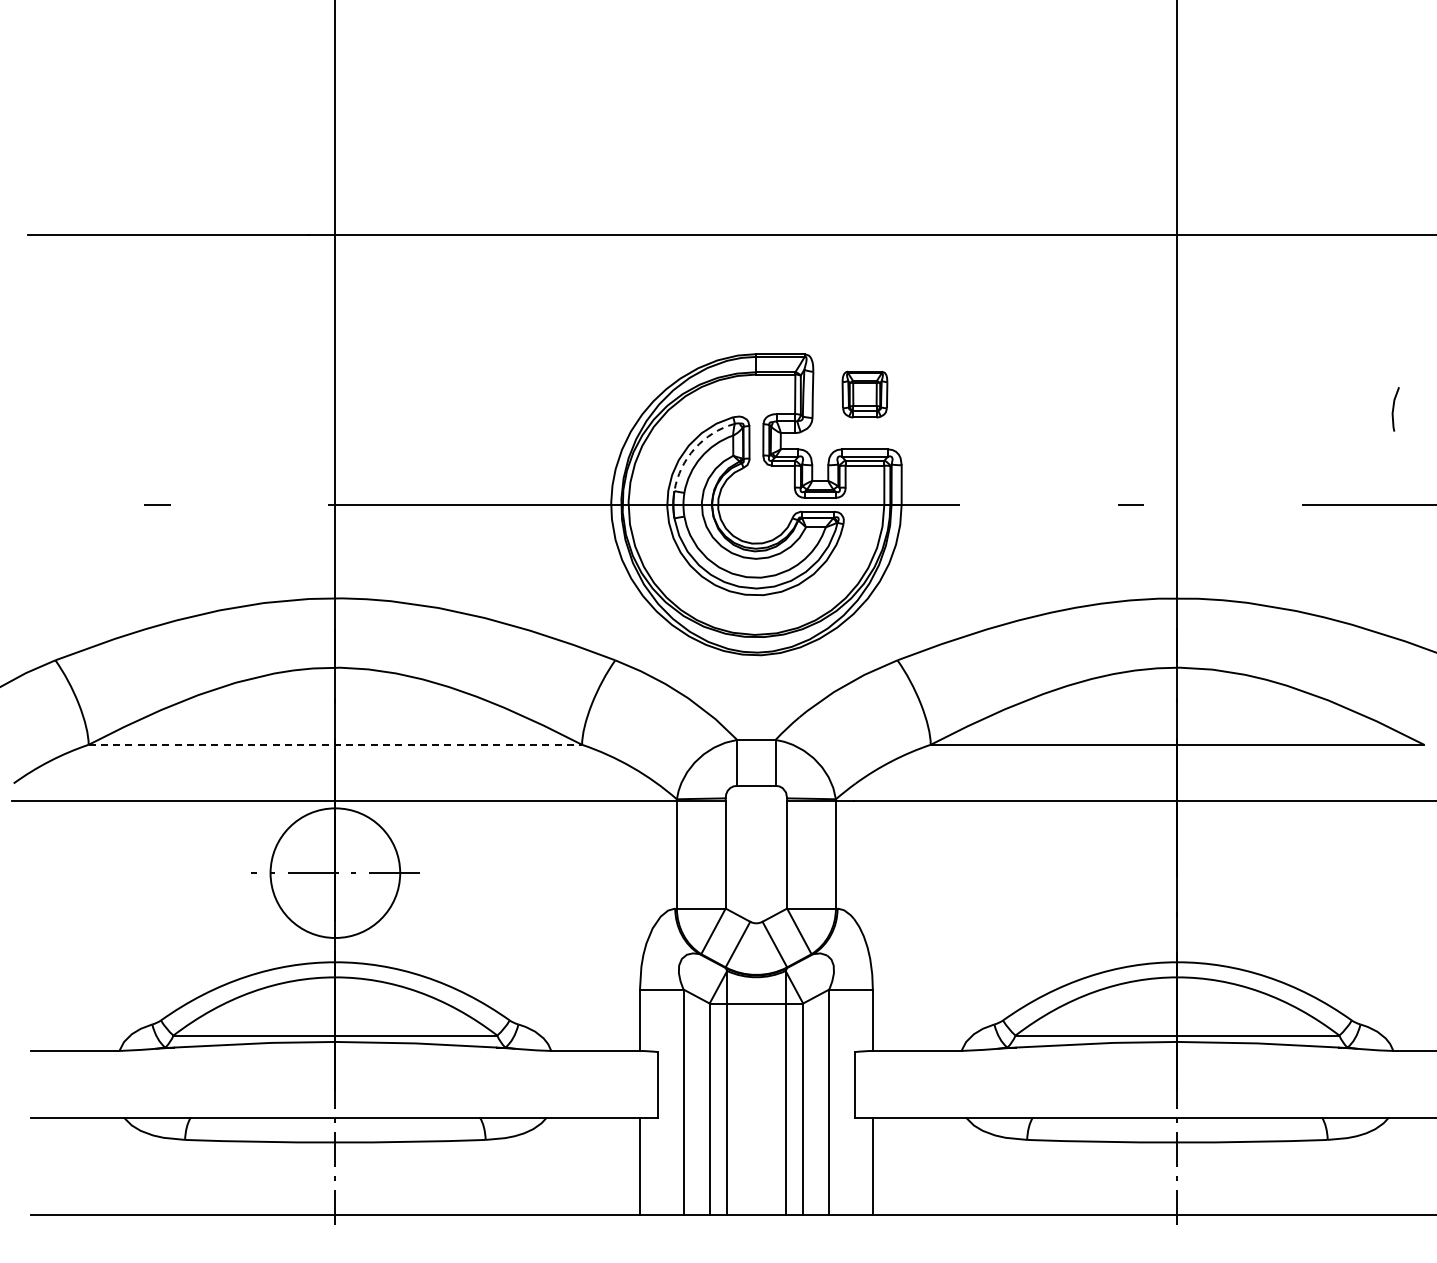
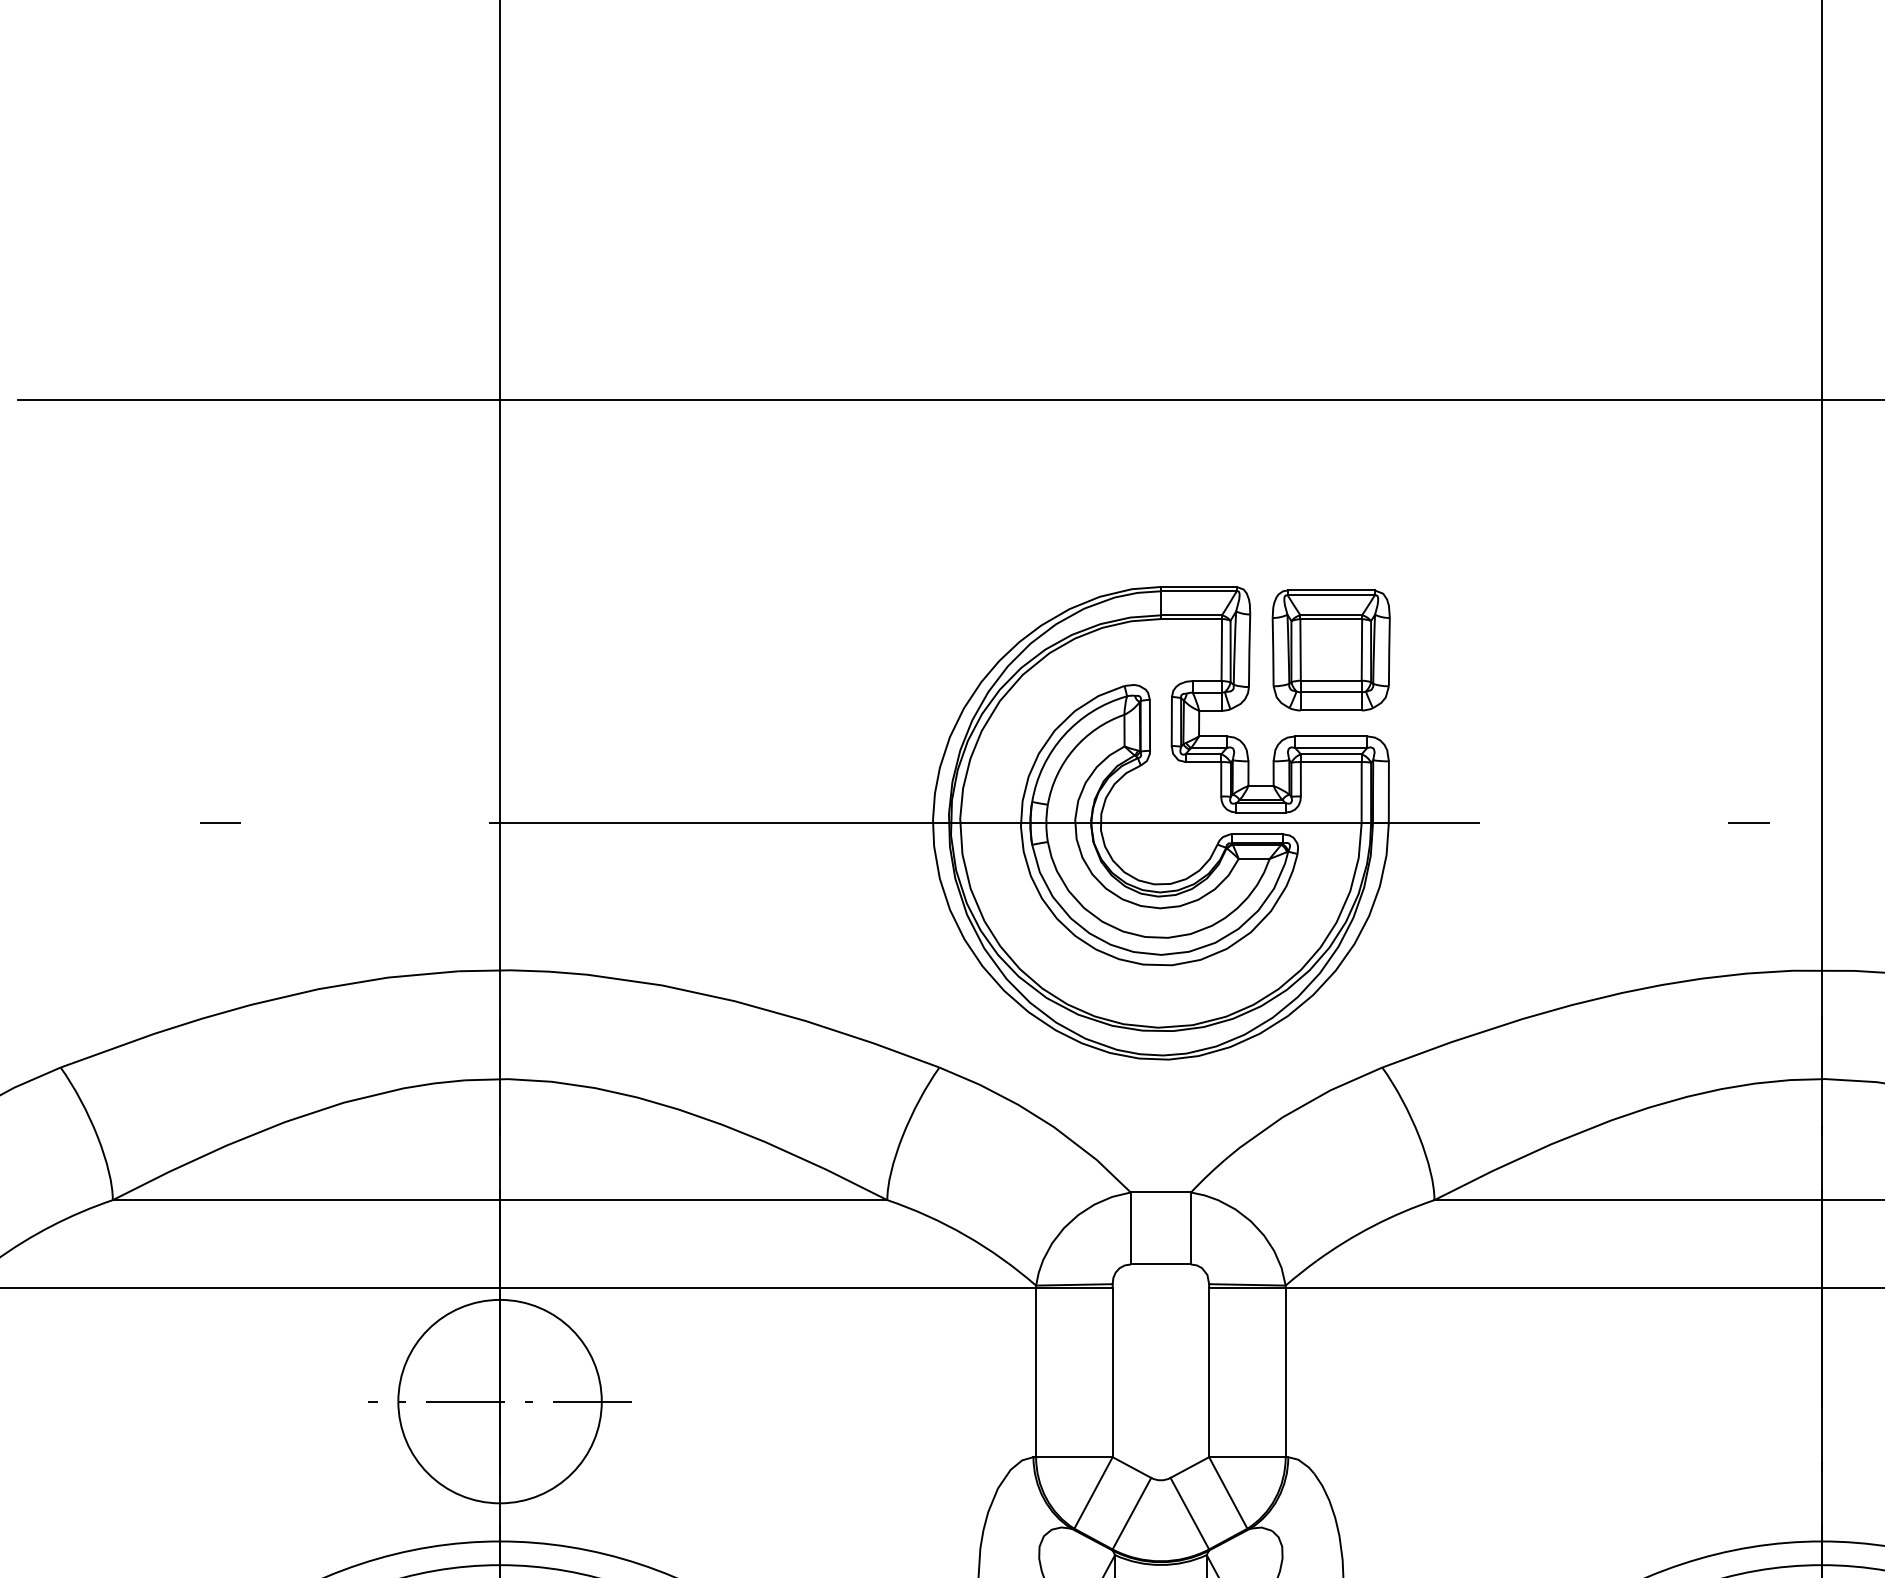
part: (864, 394) -> (1330, 650), size x1.67
arc: (694, 448) -> (1063, 735), dashed -> solid
line: (335, 744) -> (500, 1199), dashed -> solid

